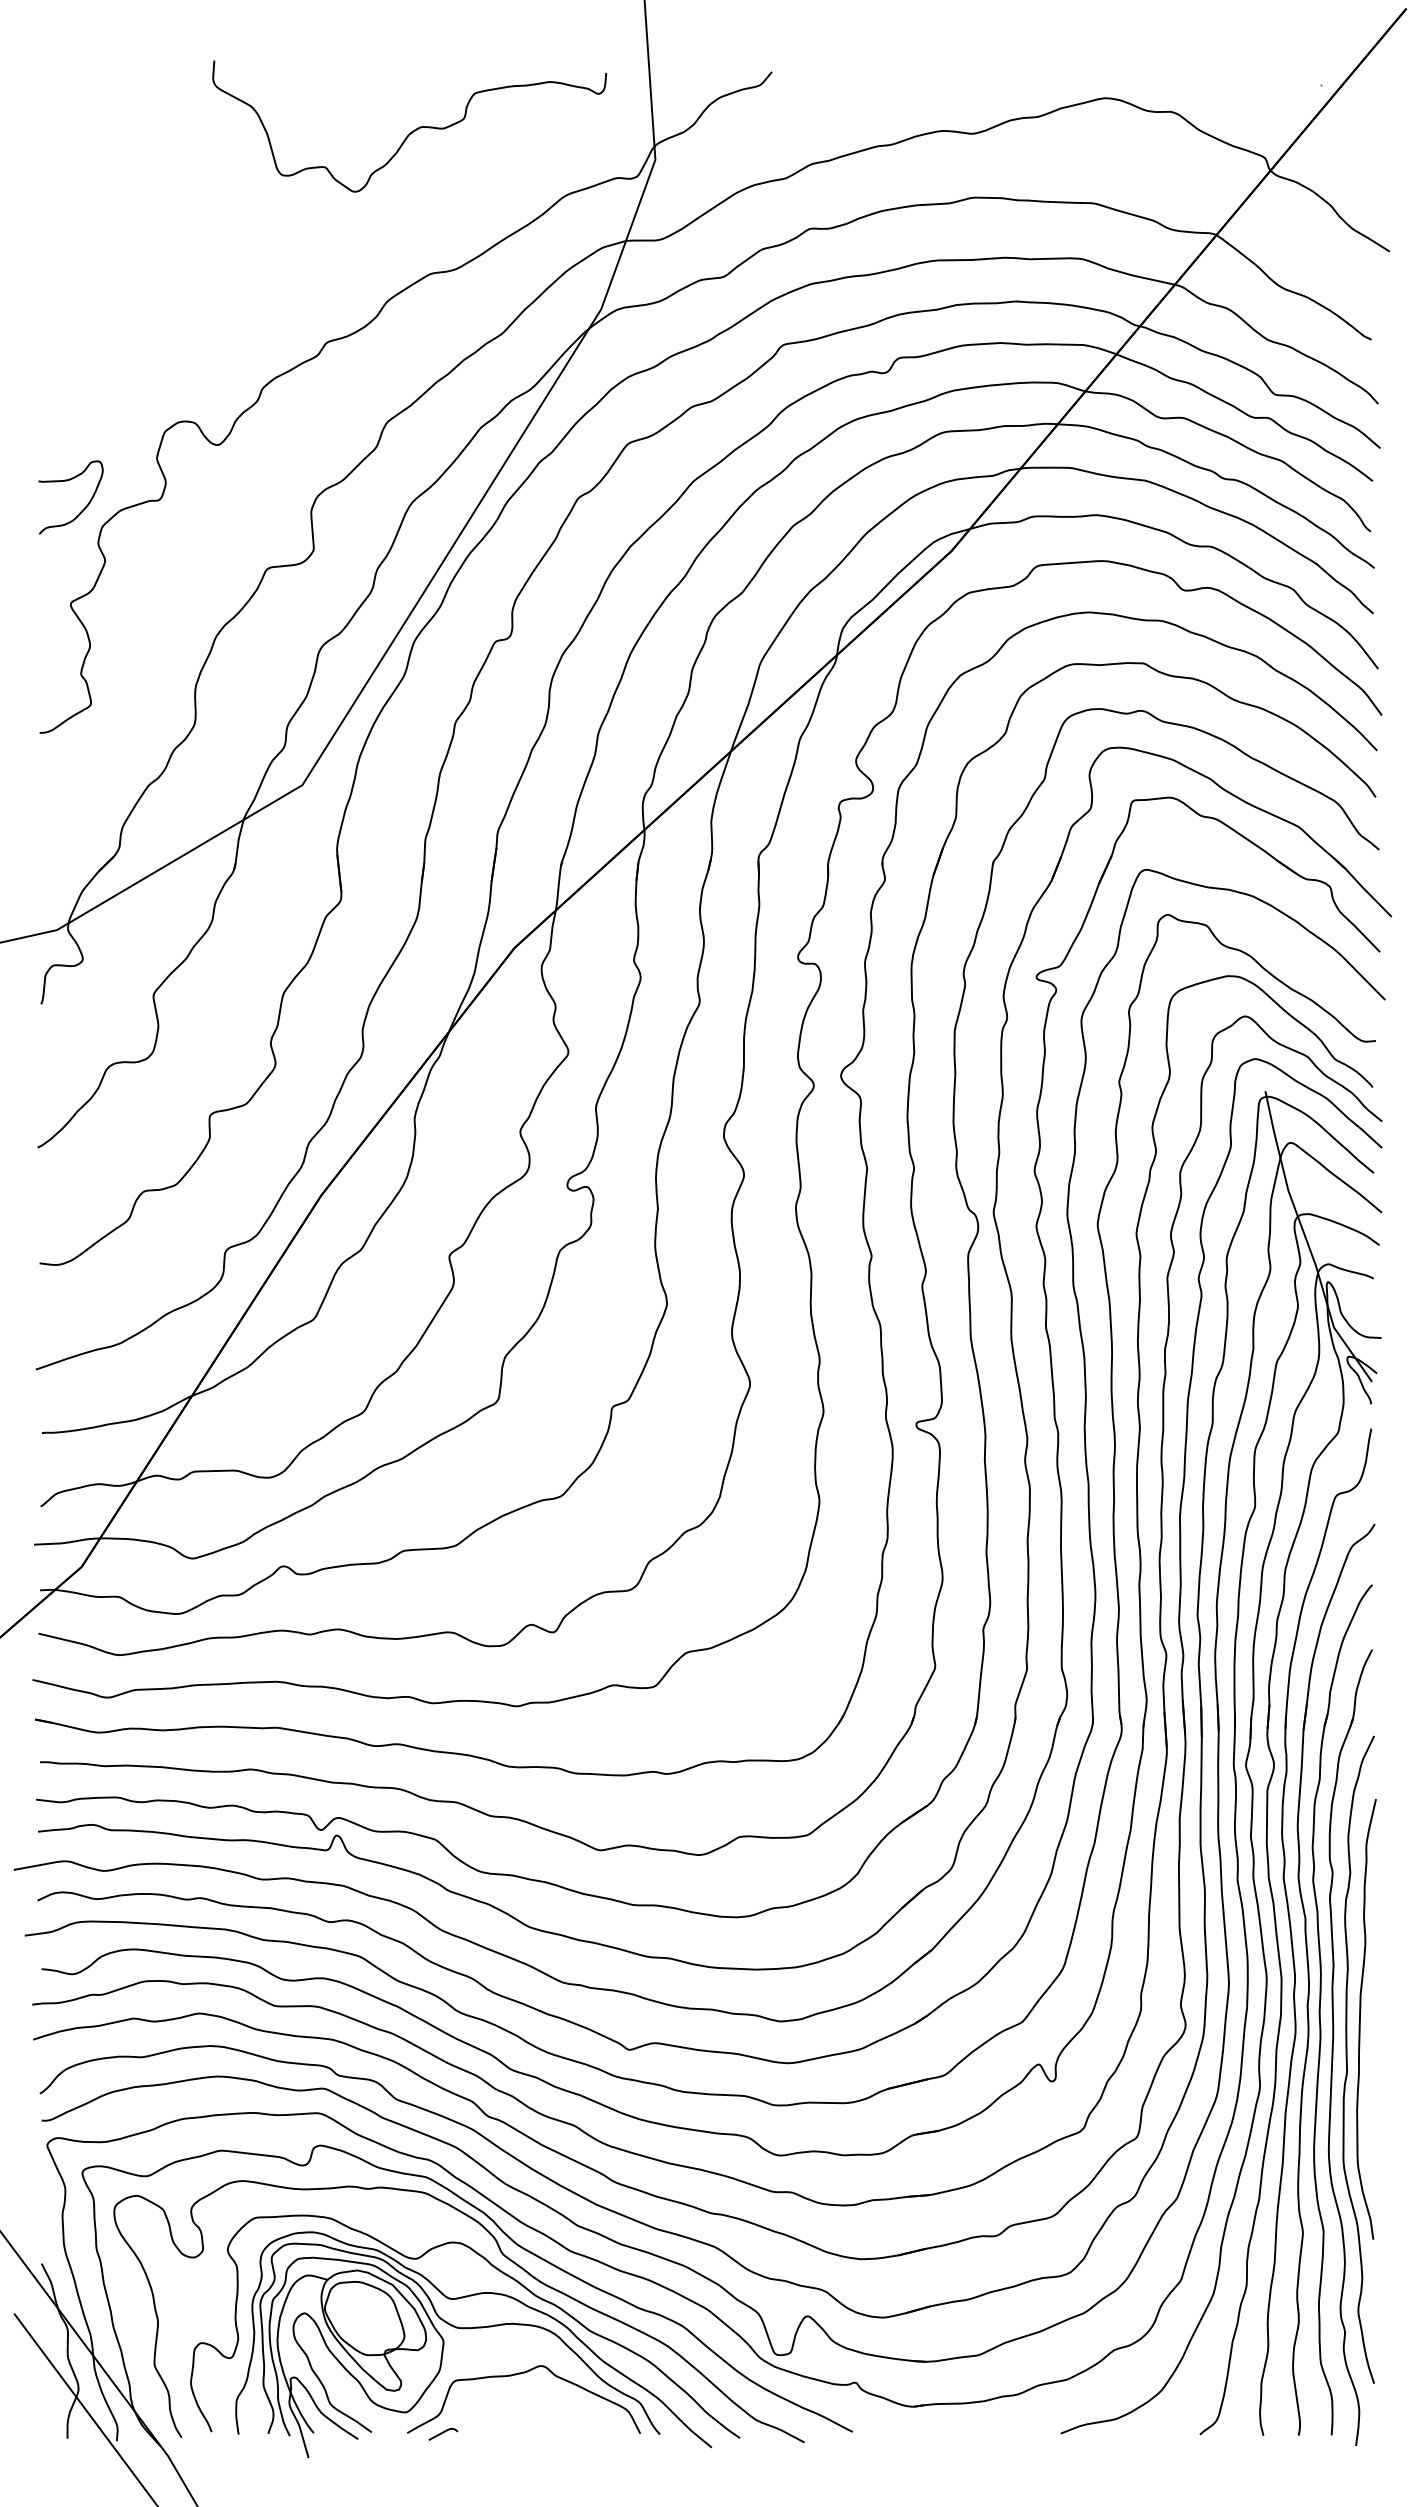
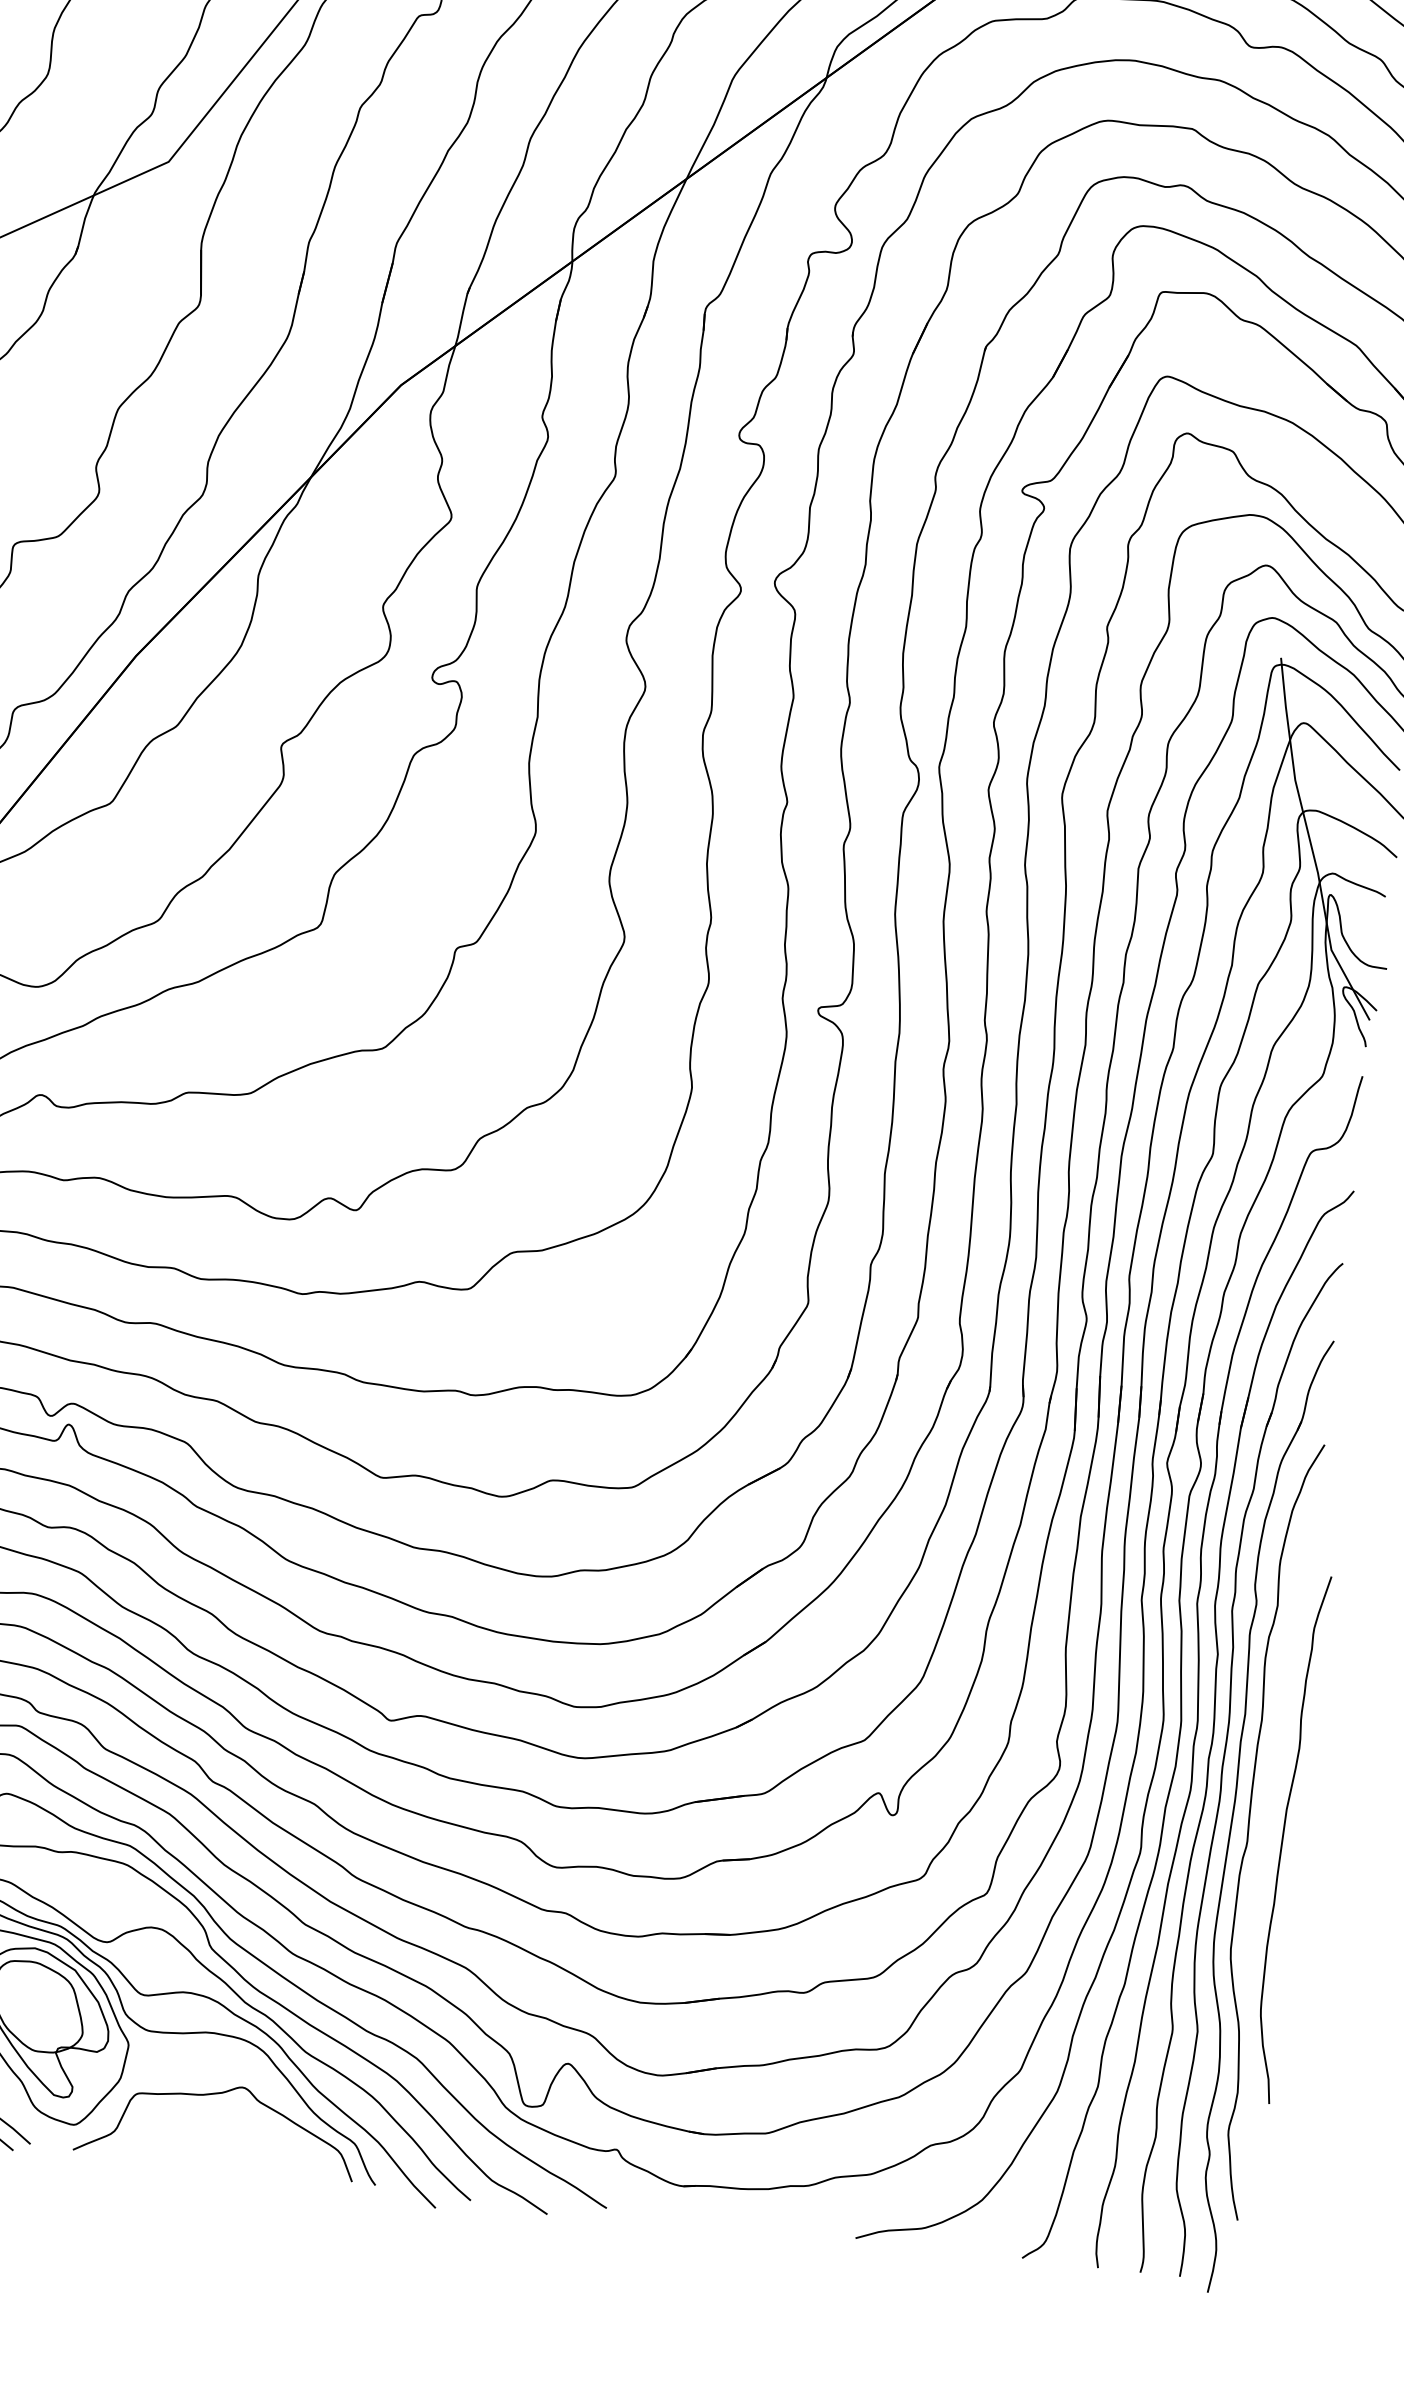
curve: (1360, 2019) -> (1283, 1838), moved
curve: (443, 2433) -> (116, 2155), removed

